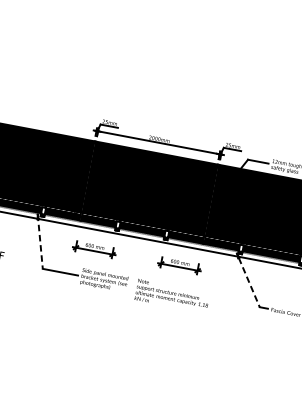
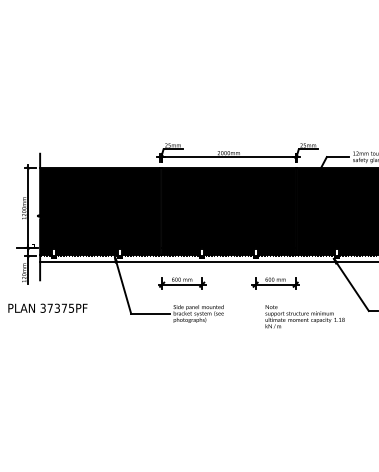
line: (40, 242) -> (123, 286), dashed -> solid
line: (248, 282) -> (352, 287), dashed -> solid
text: (171, 295) -> (304, 316), moved

